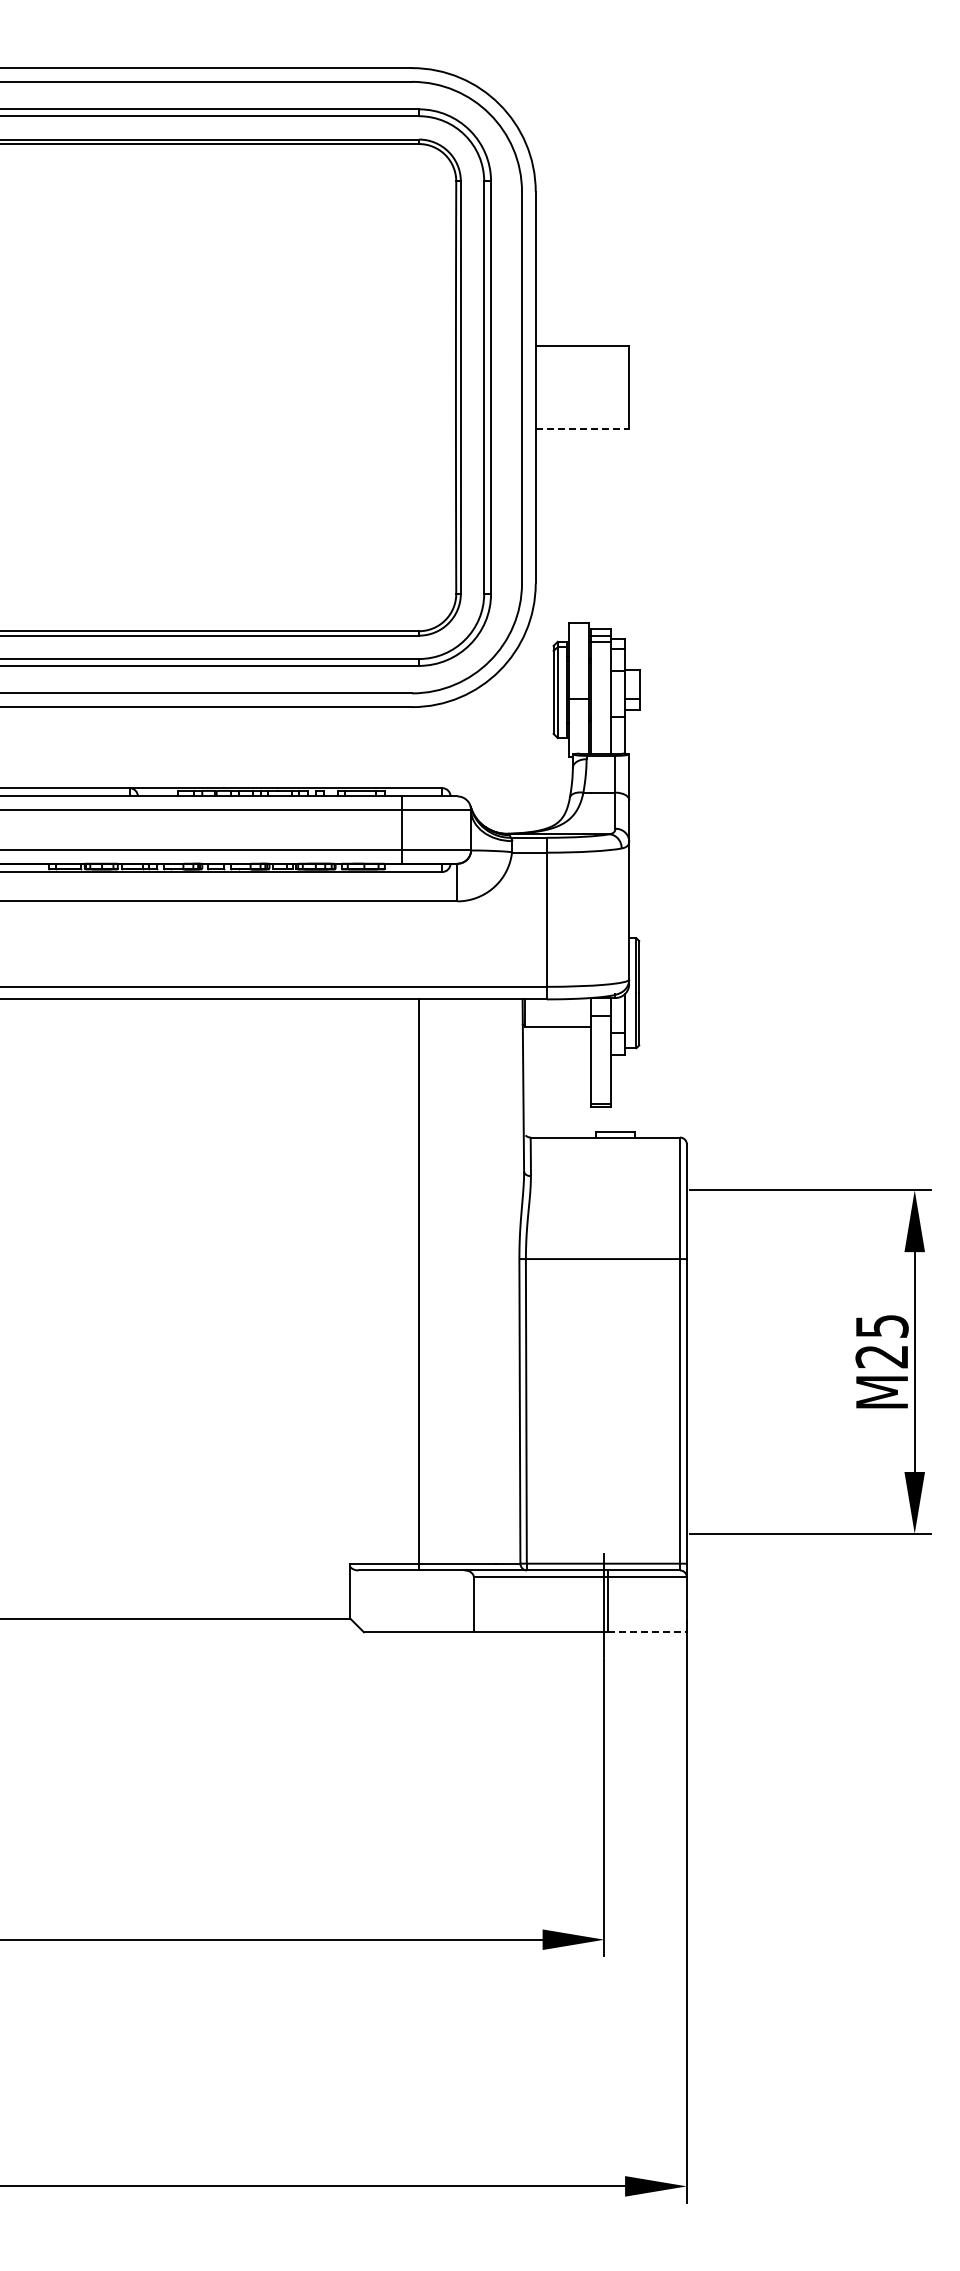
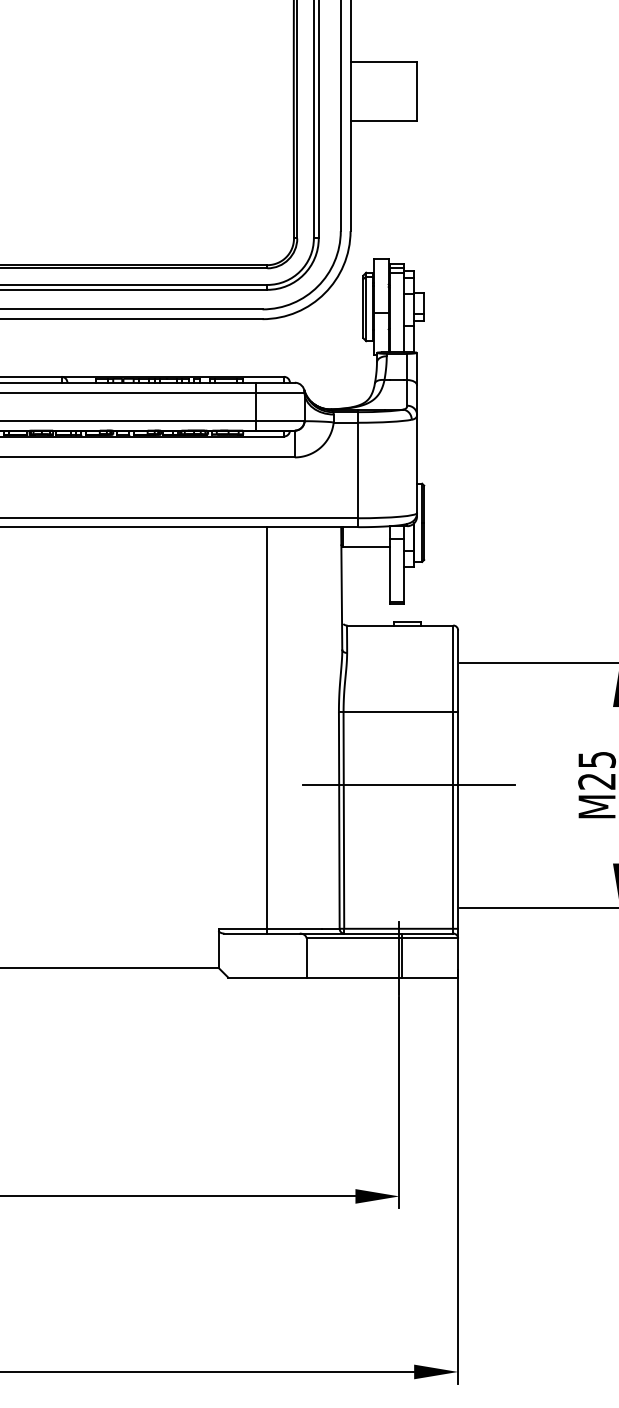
line: (582, 428) -> (383, 120), dashed -> solid
line: (618, 1362) -> (409, 785), added
line: (647, 1632) -> (430, 977), dashed -> solid

